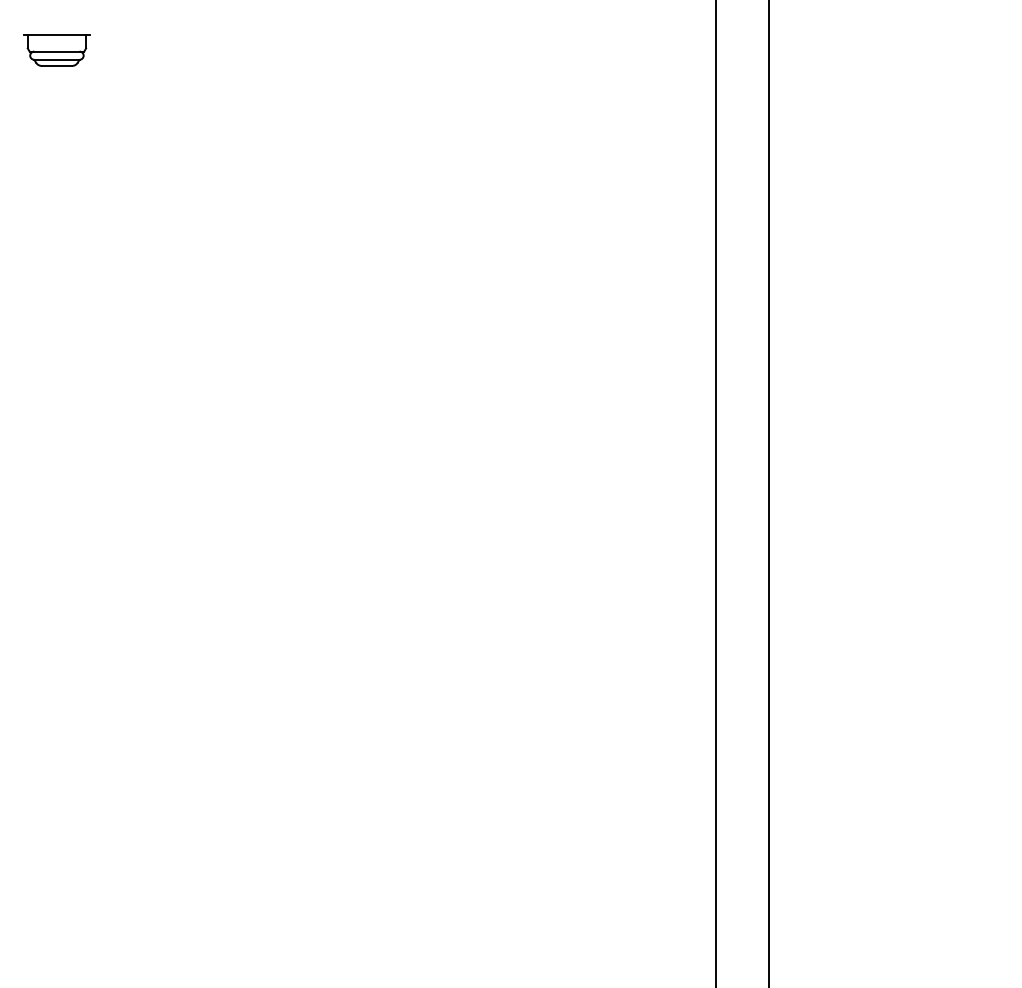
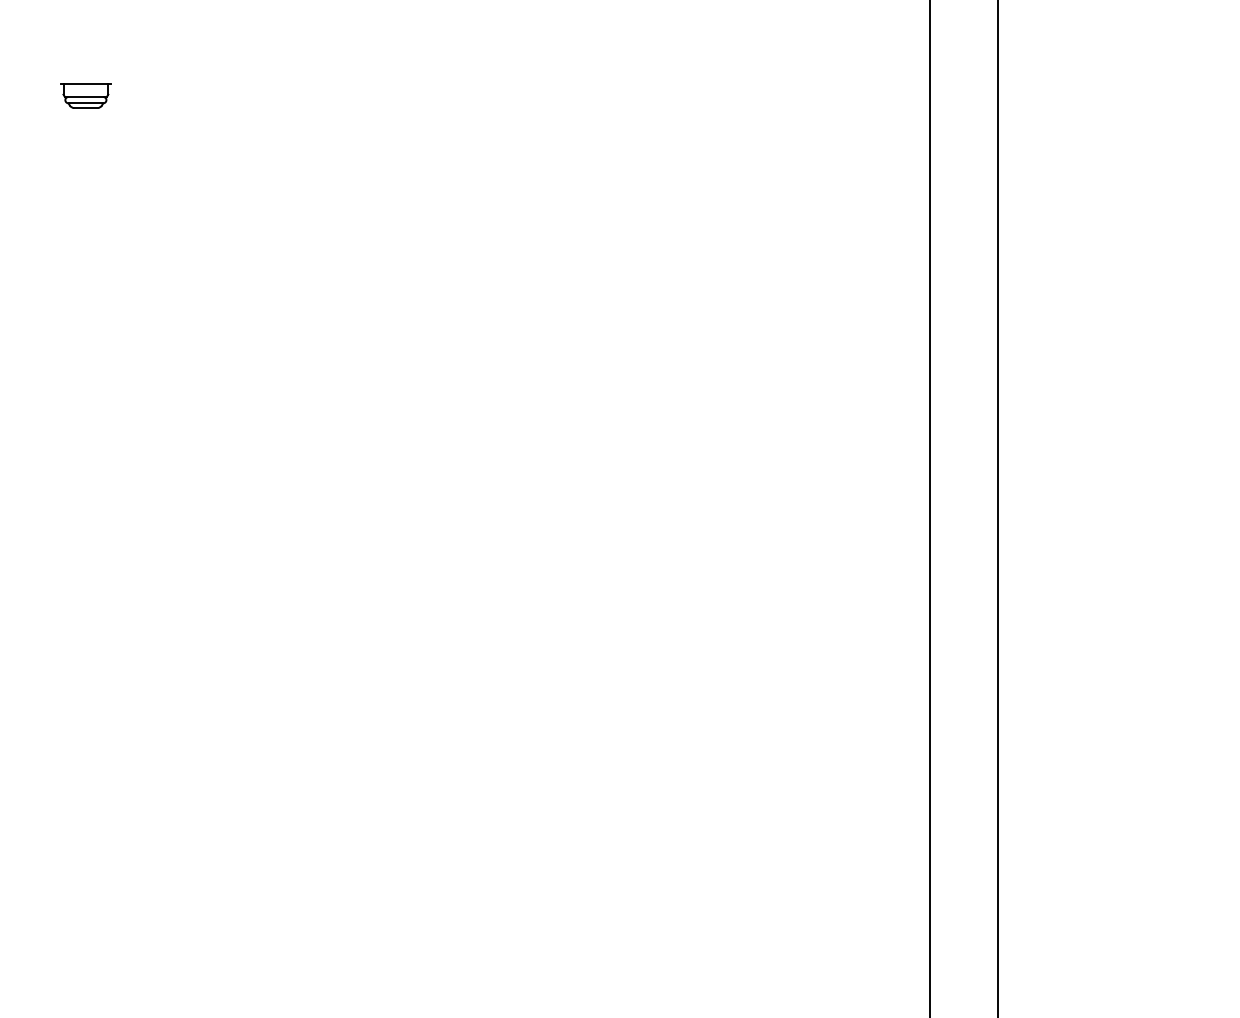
part: (56, 50) -> (85, 96), size x0.6

